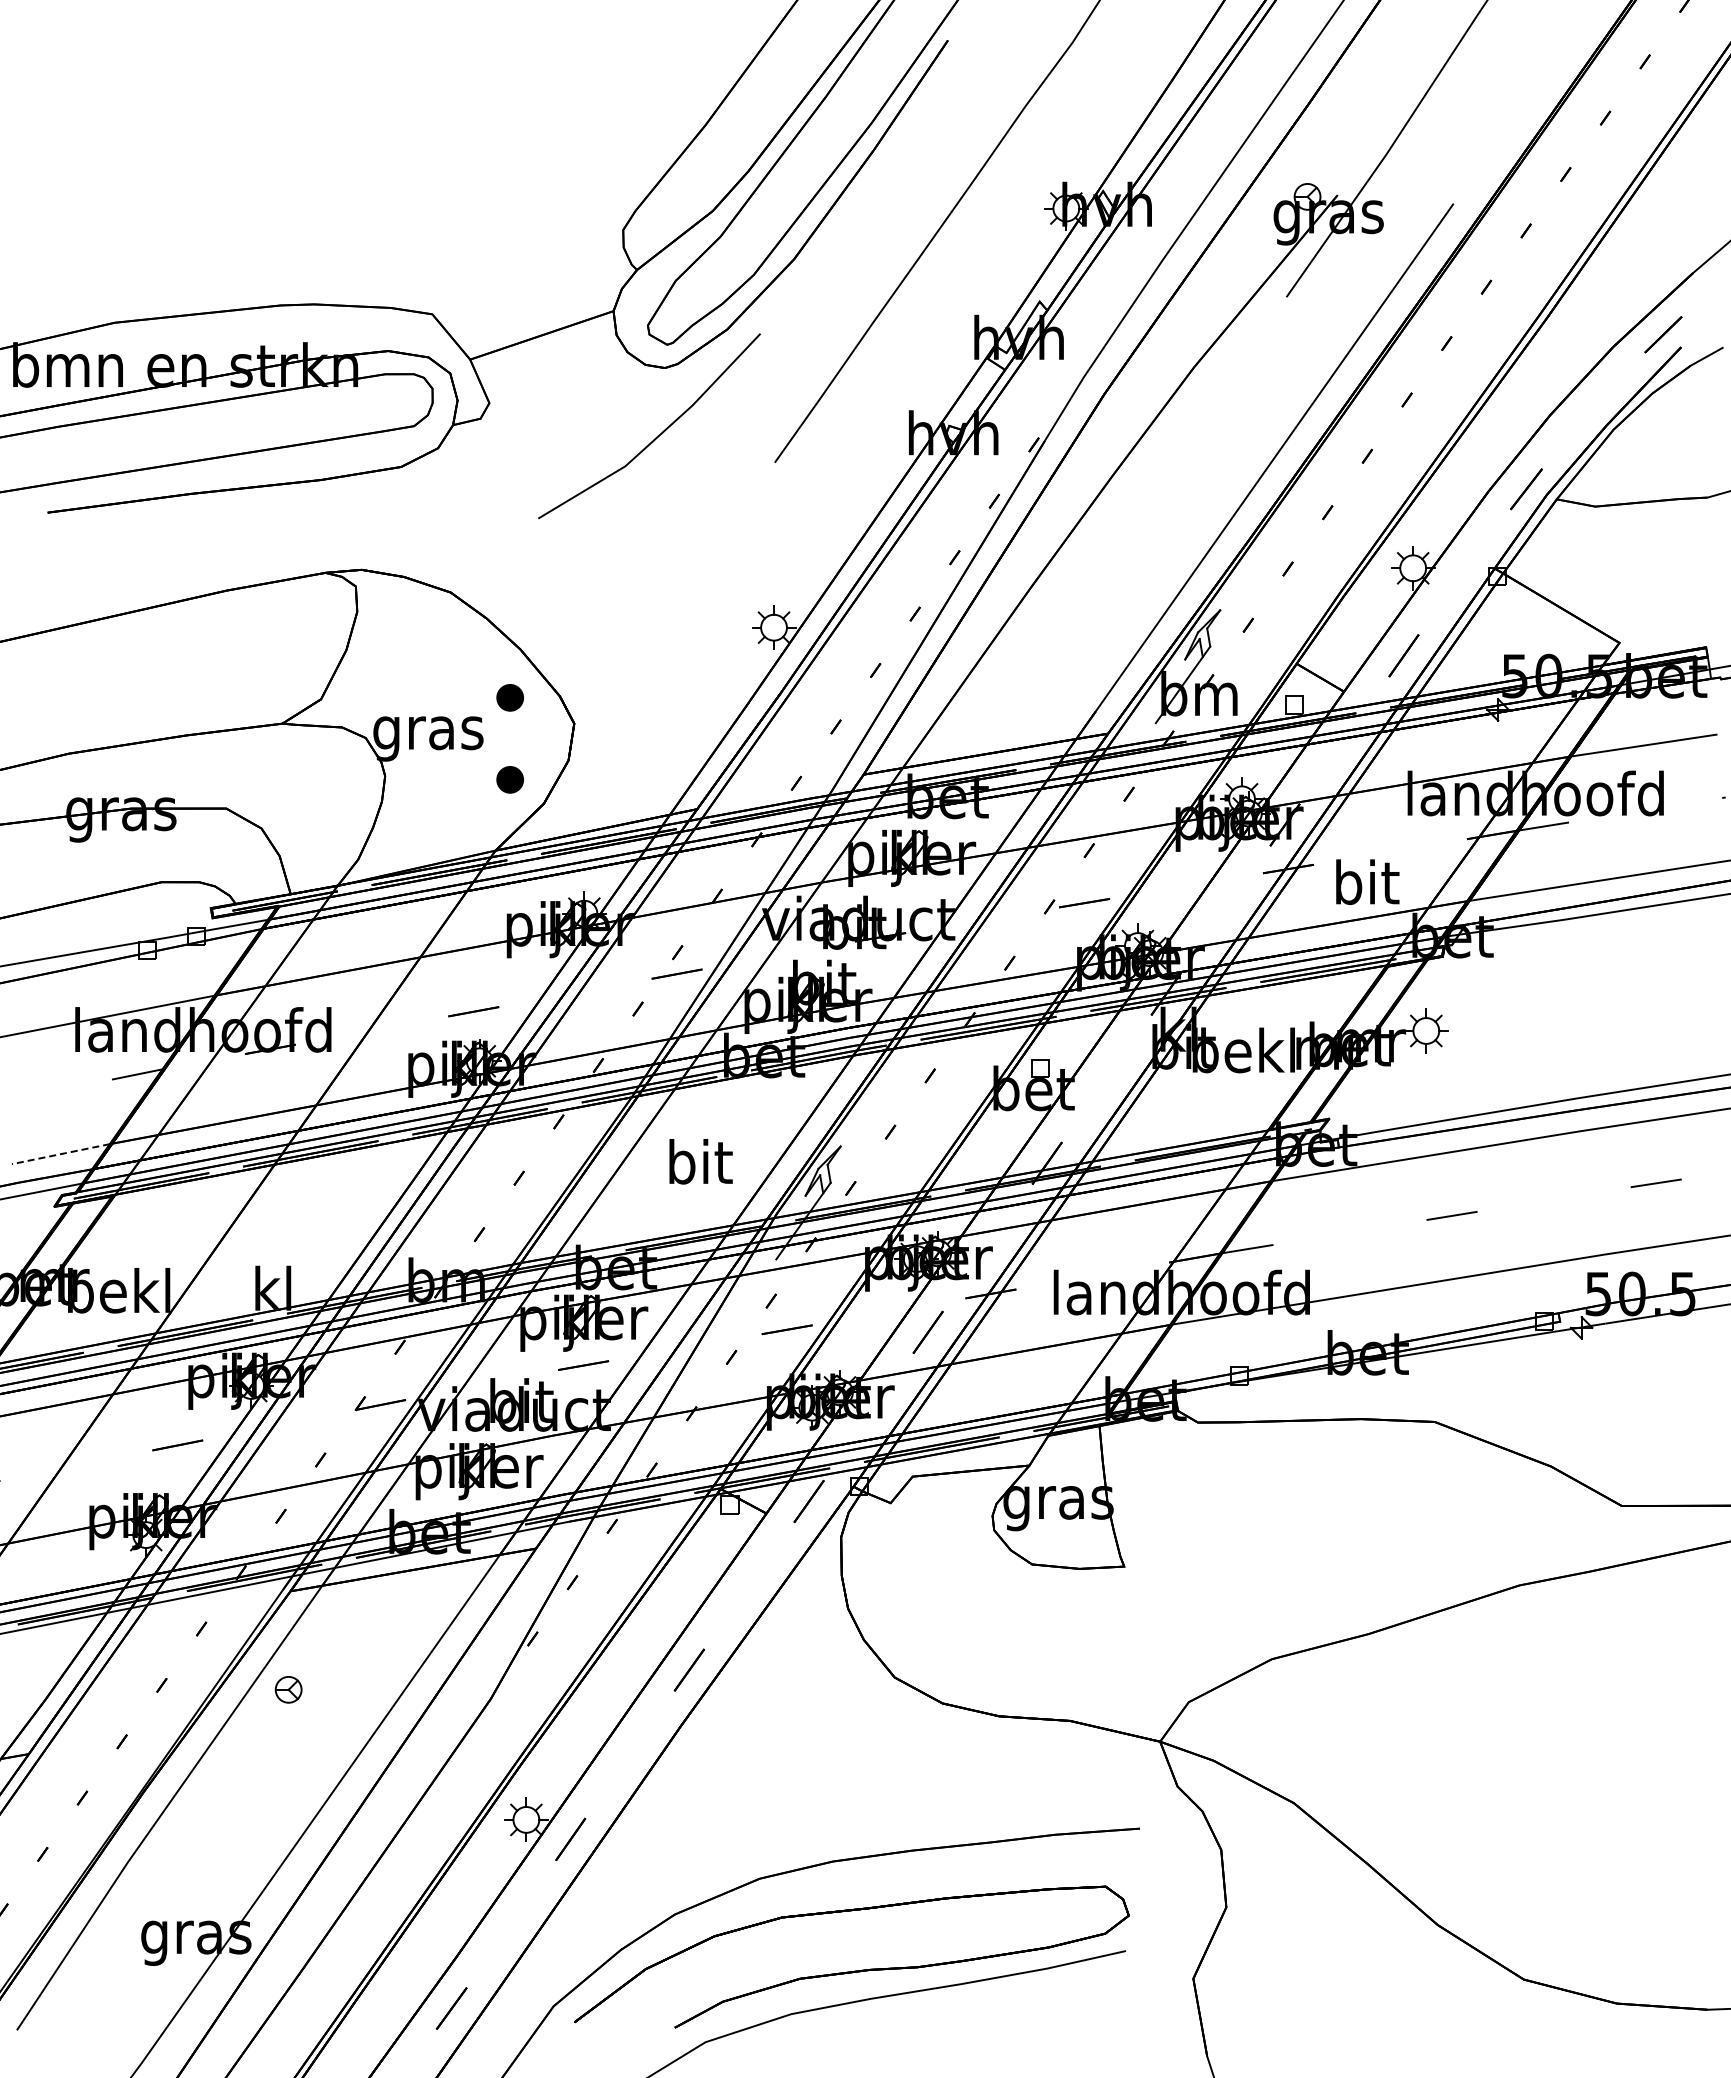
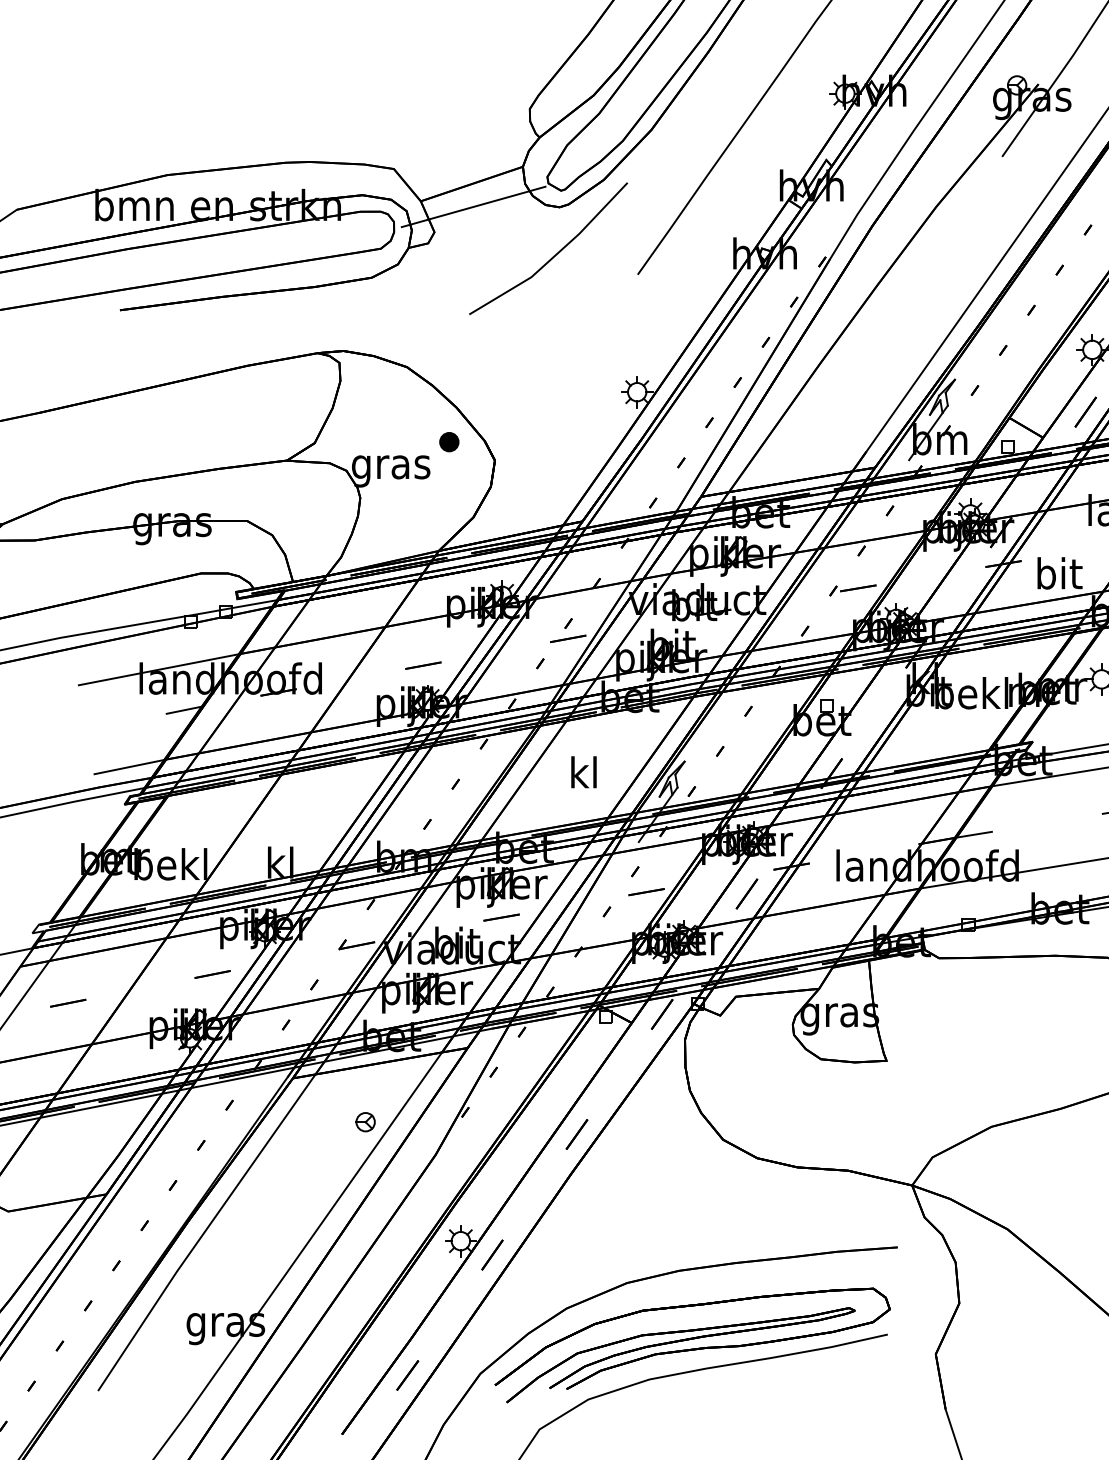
line: (544, 367) -> (473, 206), added
part: (509, 779) -> (448, 500), removed
line: (60, 1154) -> (129, 767), dashed -> solid
text: (700, 1161) -> (584, 772), bit -> kl
part: (288, 1689) -> (365, 1121), moved
part: (832, 1961) -> (678, 1342), added

